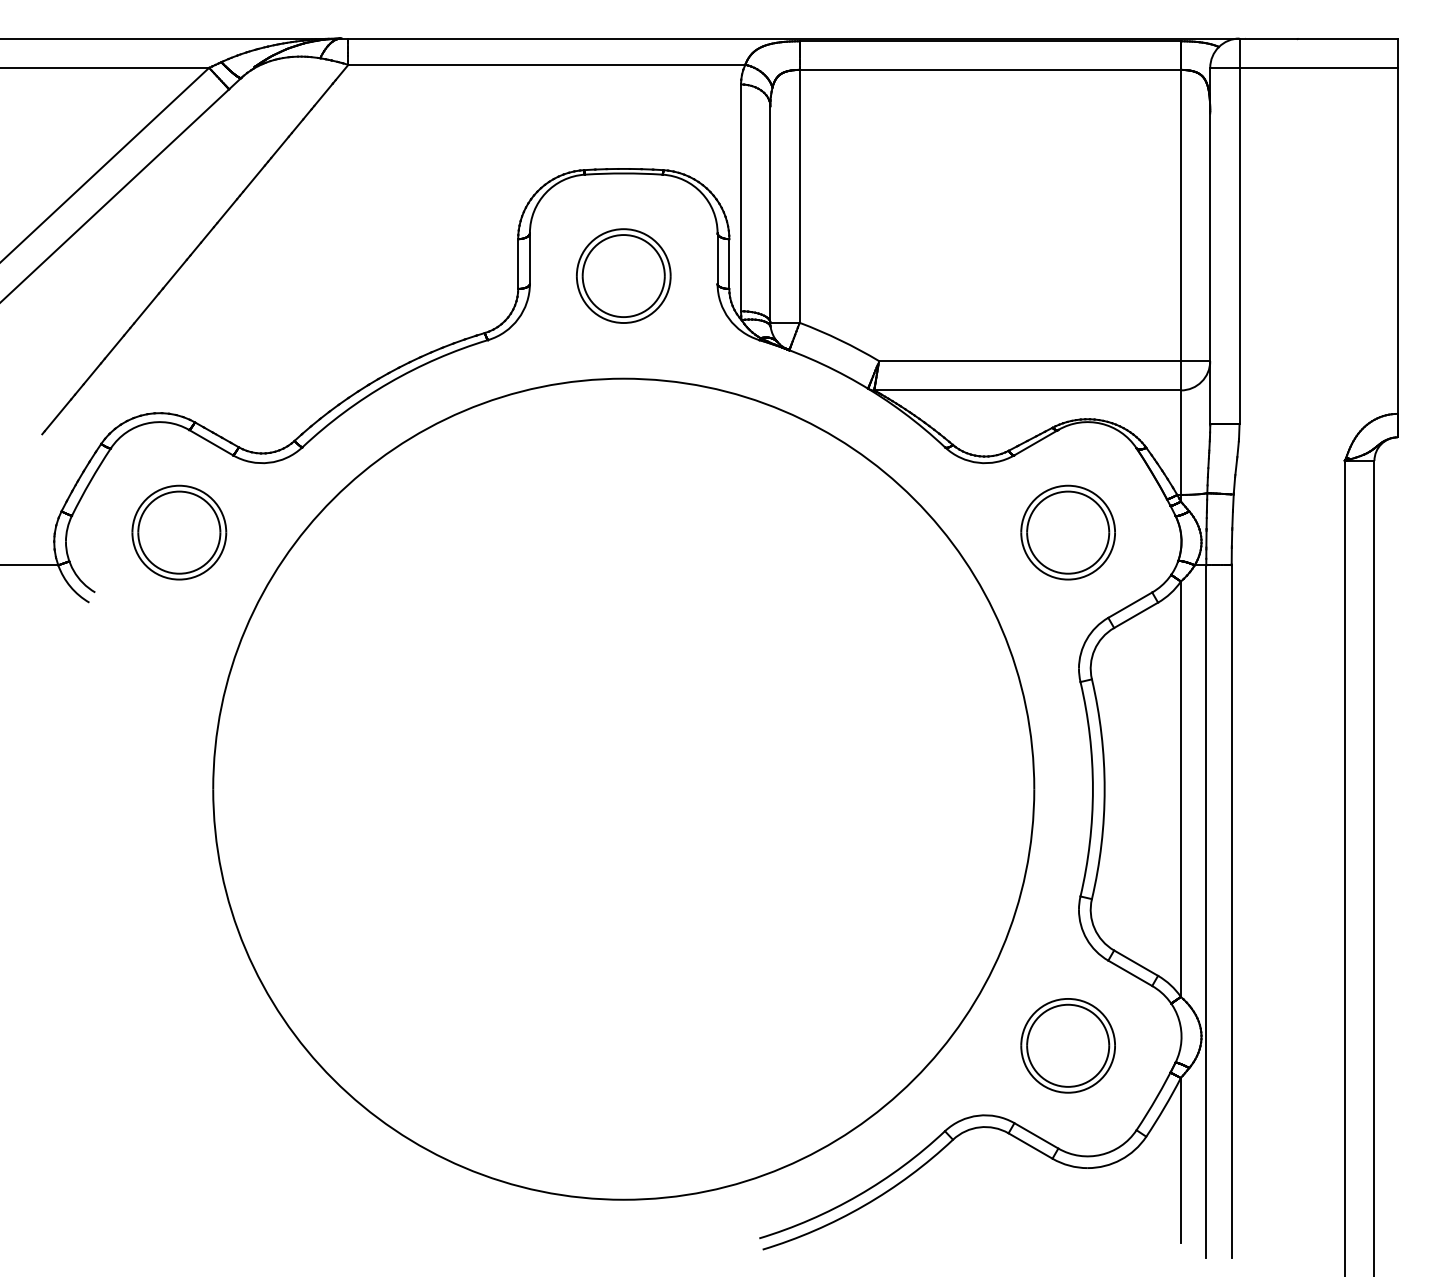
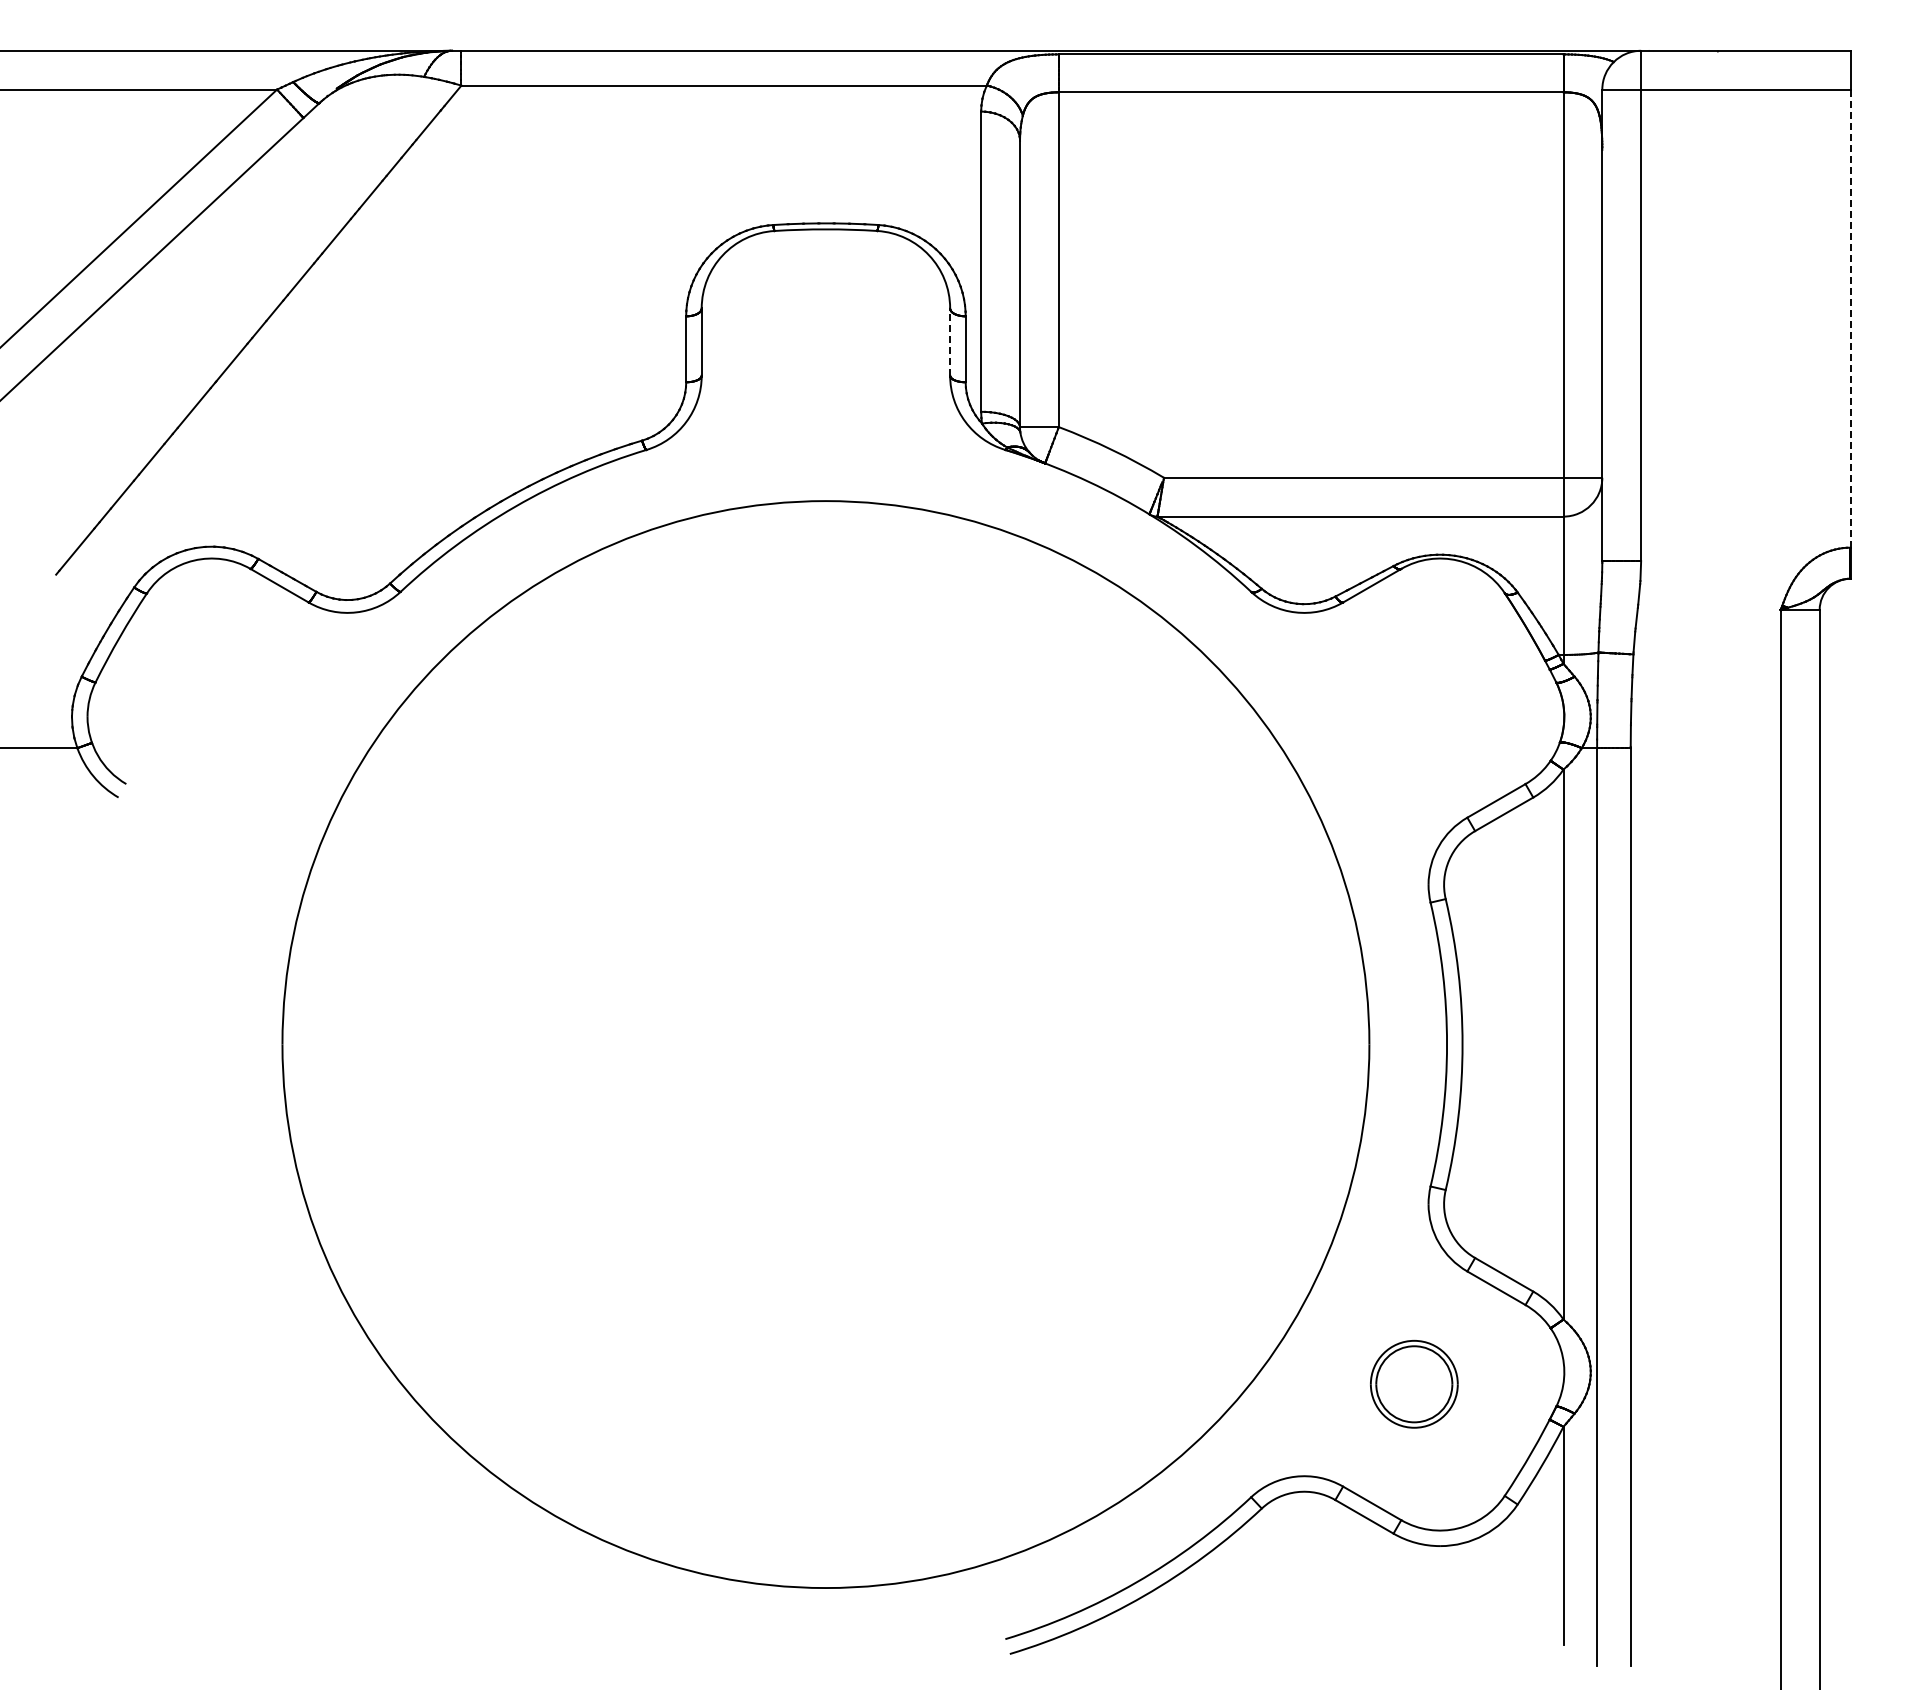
line: (1397, 241) -> (1850, 319), solid -> dashed
line: (717, 258) -> (950, 342), solid -> dashed
part: (623, 276) -> (825, 365), removed
part: (179, 532) -> (237, 704), removed
part: (1068, 532) -> (1414, 704), removed
part: (1068, 1046) -> (1414, 1384), size x0.7

